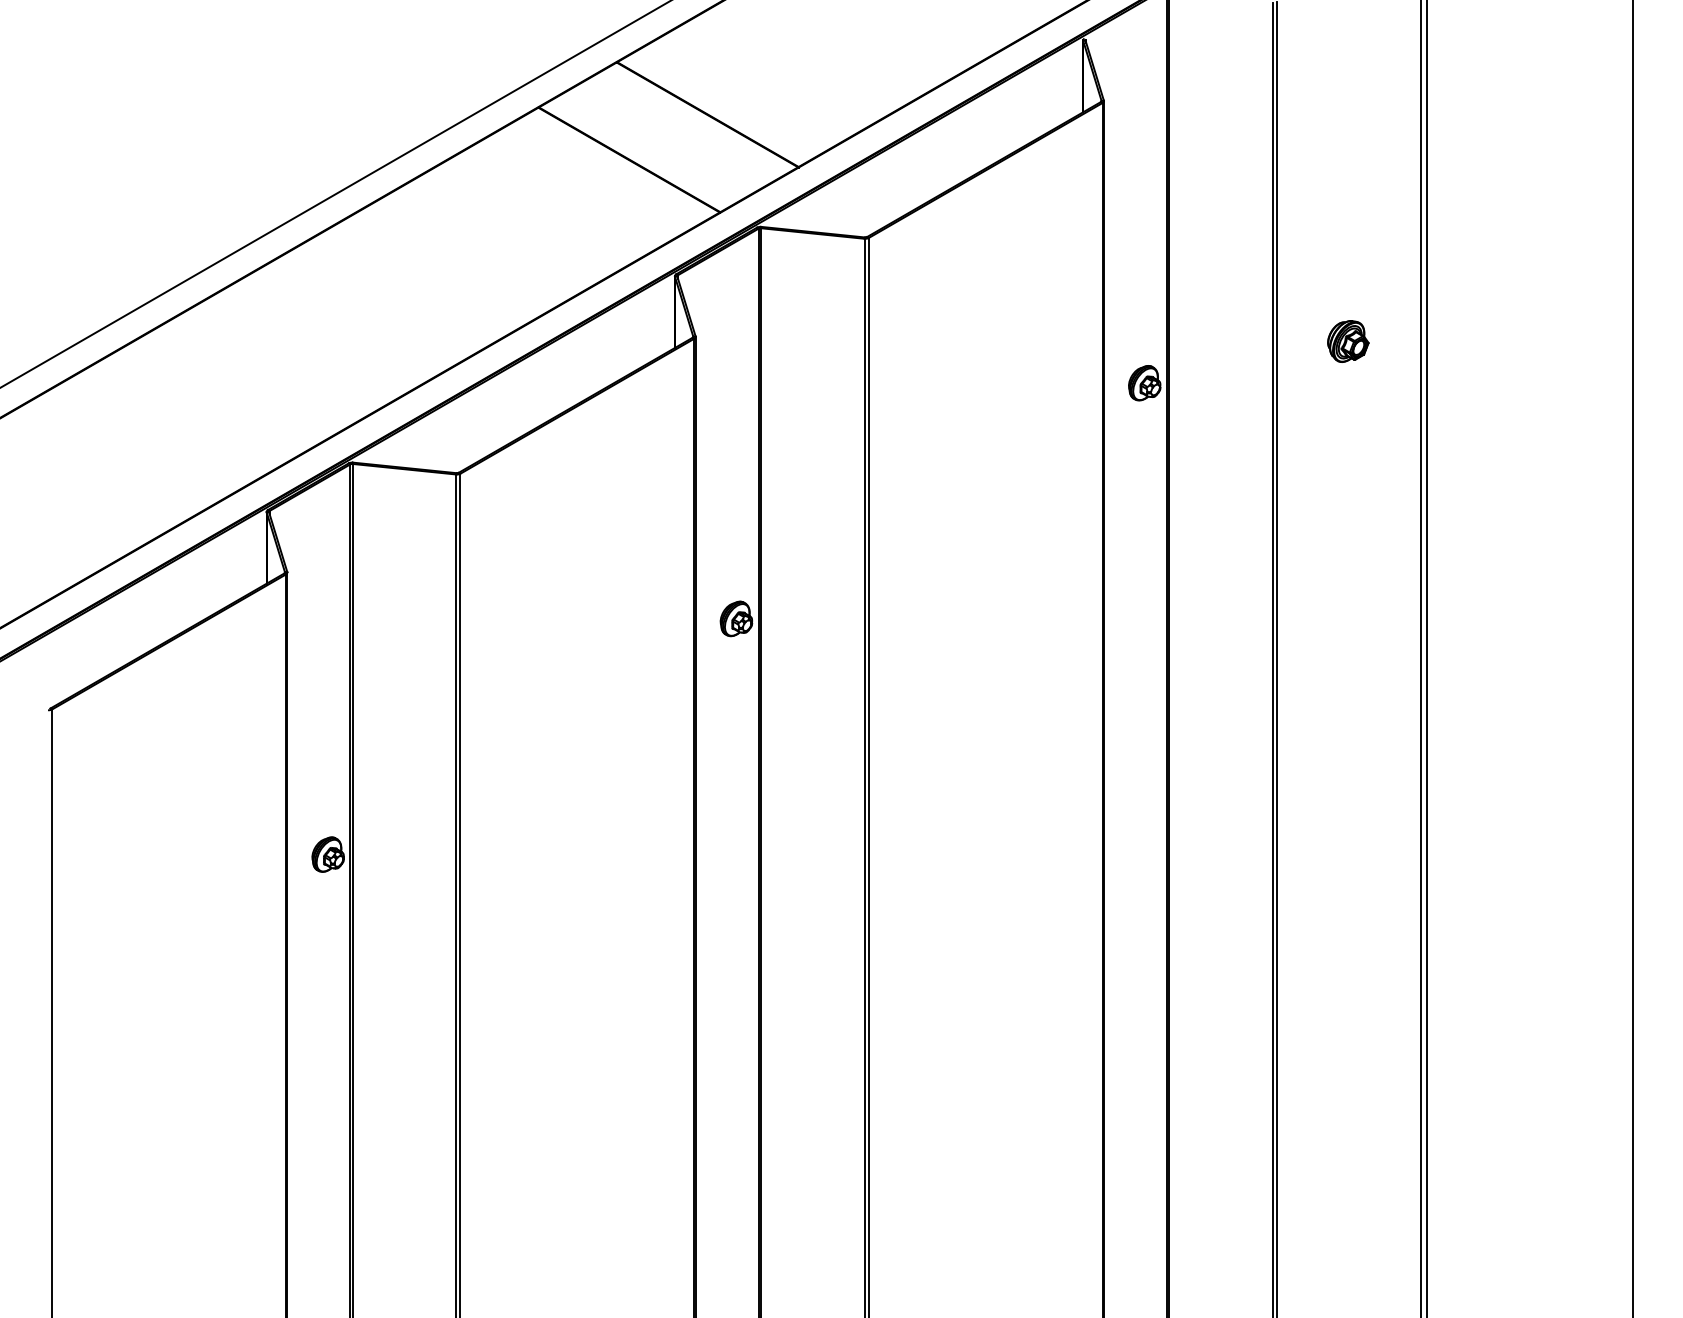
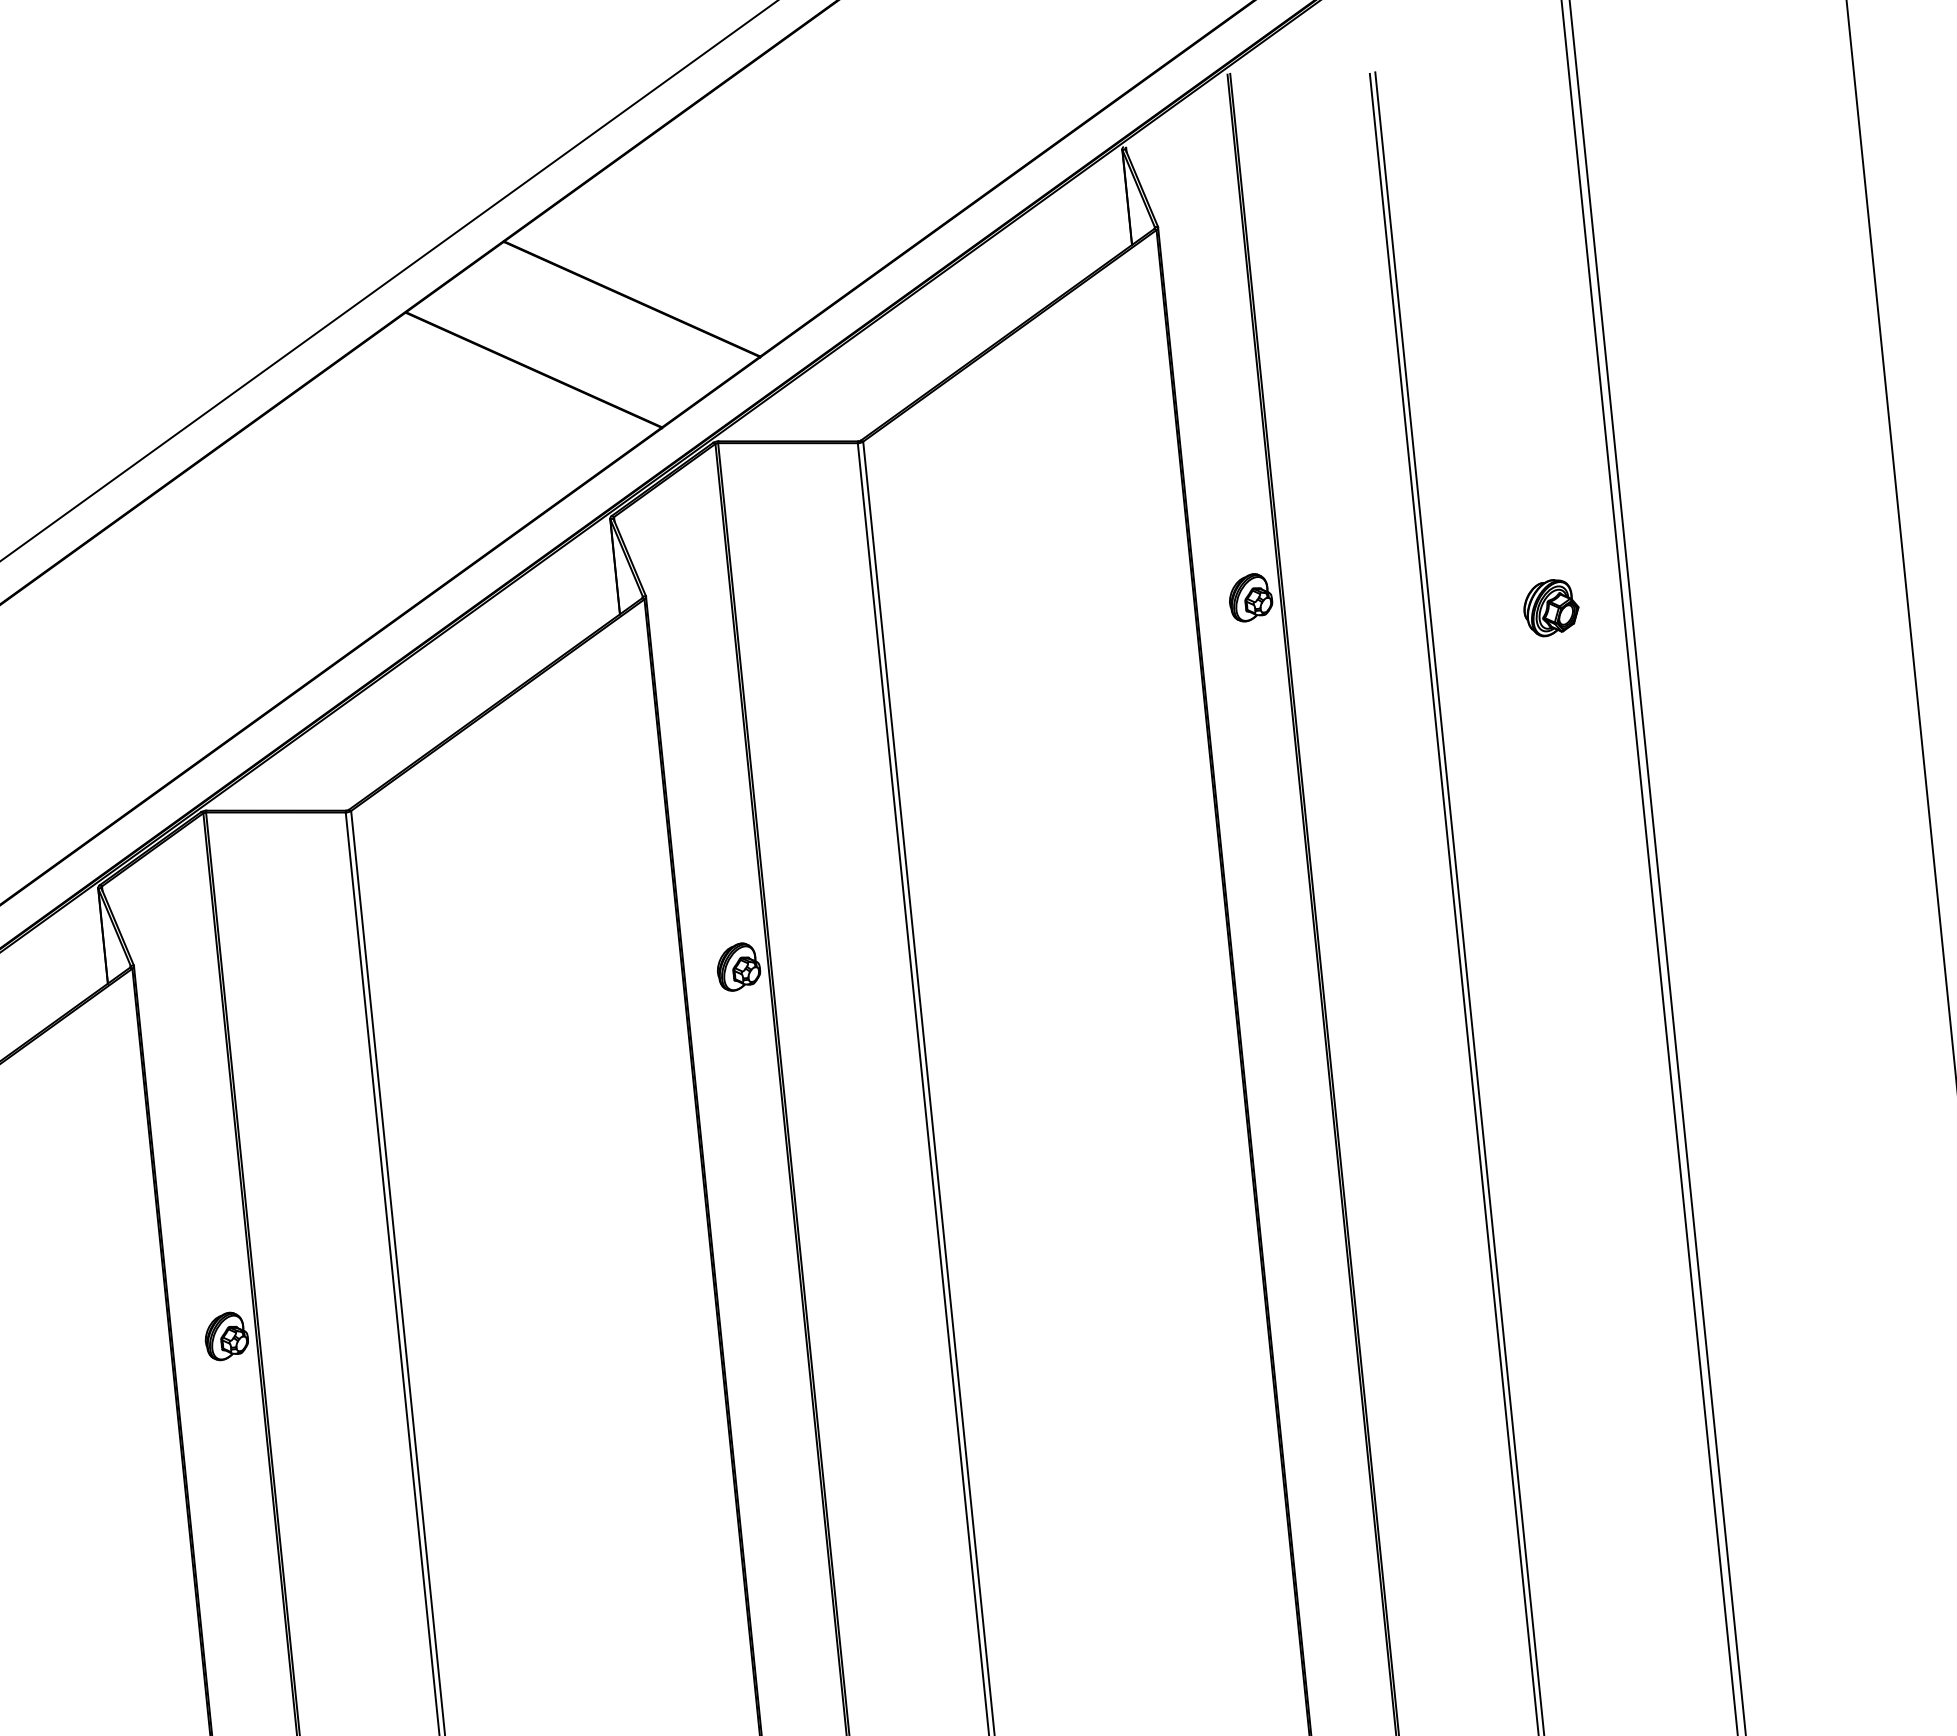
part: (1348, 341) -> (1551, 607), moved

